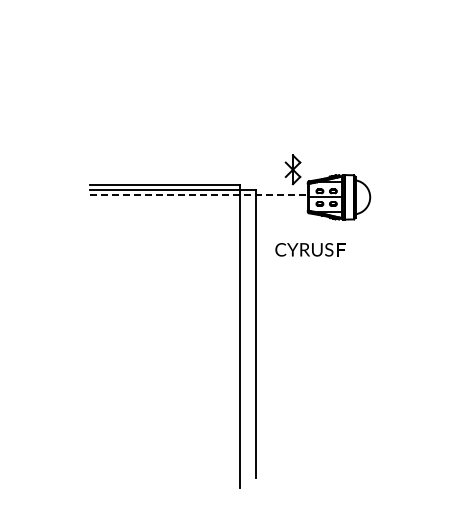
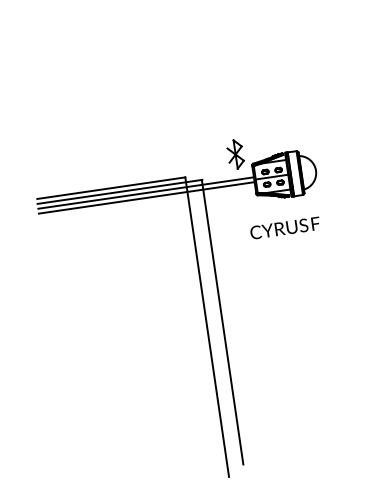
line: (198, 194) -> (145, 192), dashed -> solid
line: (197, 199) -> (145, 197), added
text: (310, 249) -> (285, 227), moved

